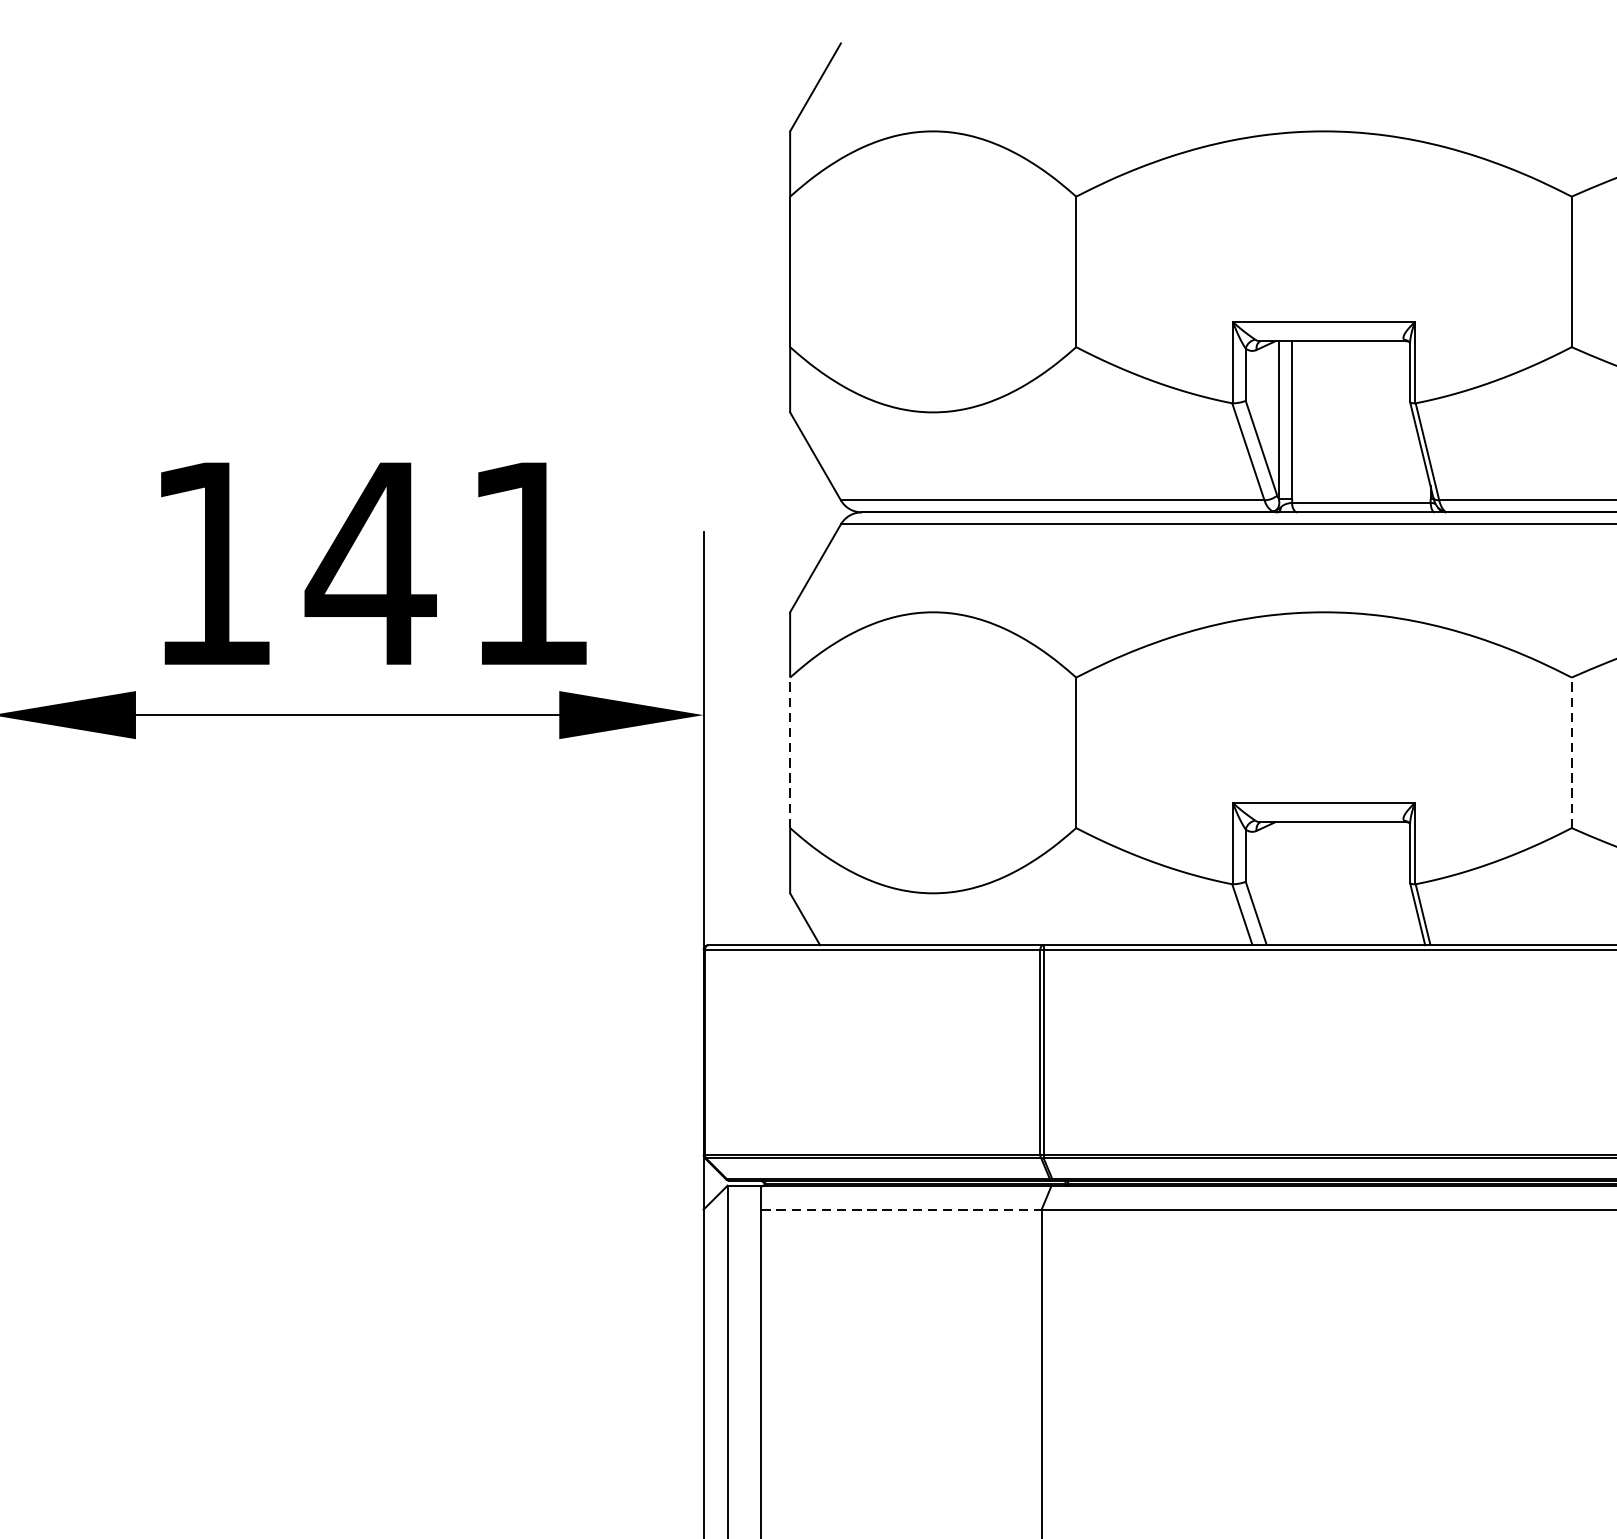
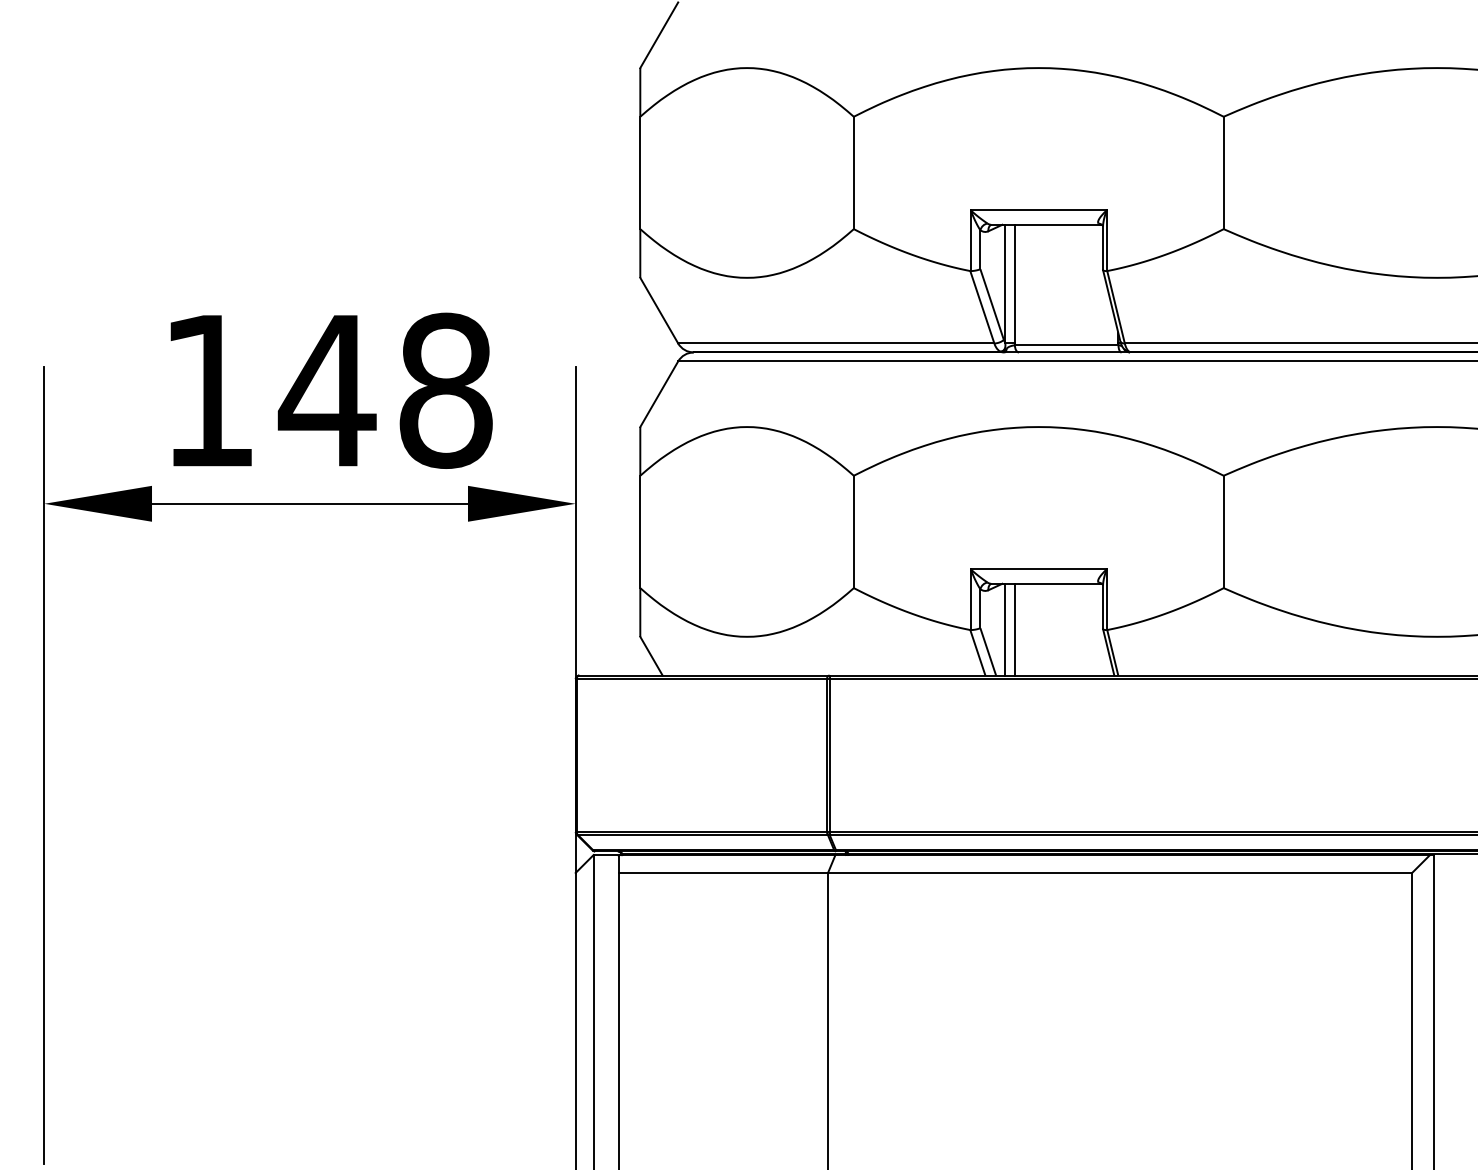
text: (529, 563) -> (445, 390), 141 -> 148
line: (790, 752) -> (640, 531), dashed -> solid
line: (1571, 752) -> (1223, 531), dashed -> solid
line: (1279, 883) -> (1005, 629), added
line: (1292, 883) -> (1015, 629), added
line: (901, 1209) -> (723, 872), dashed -> solid

